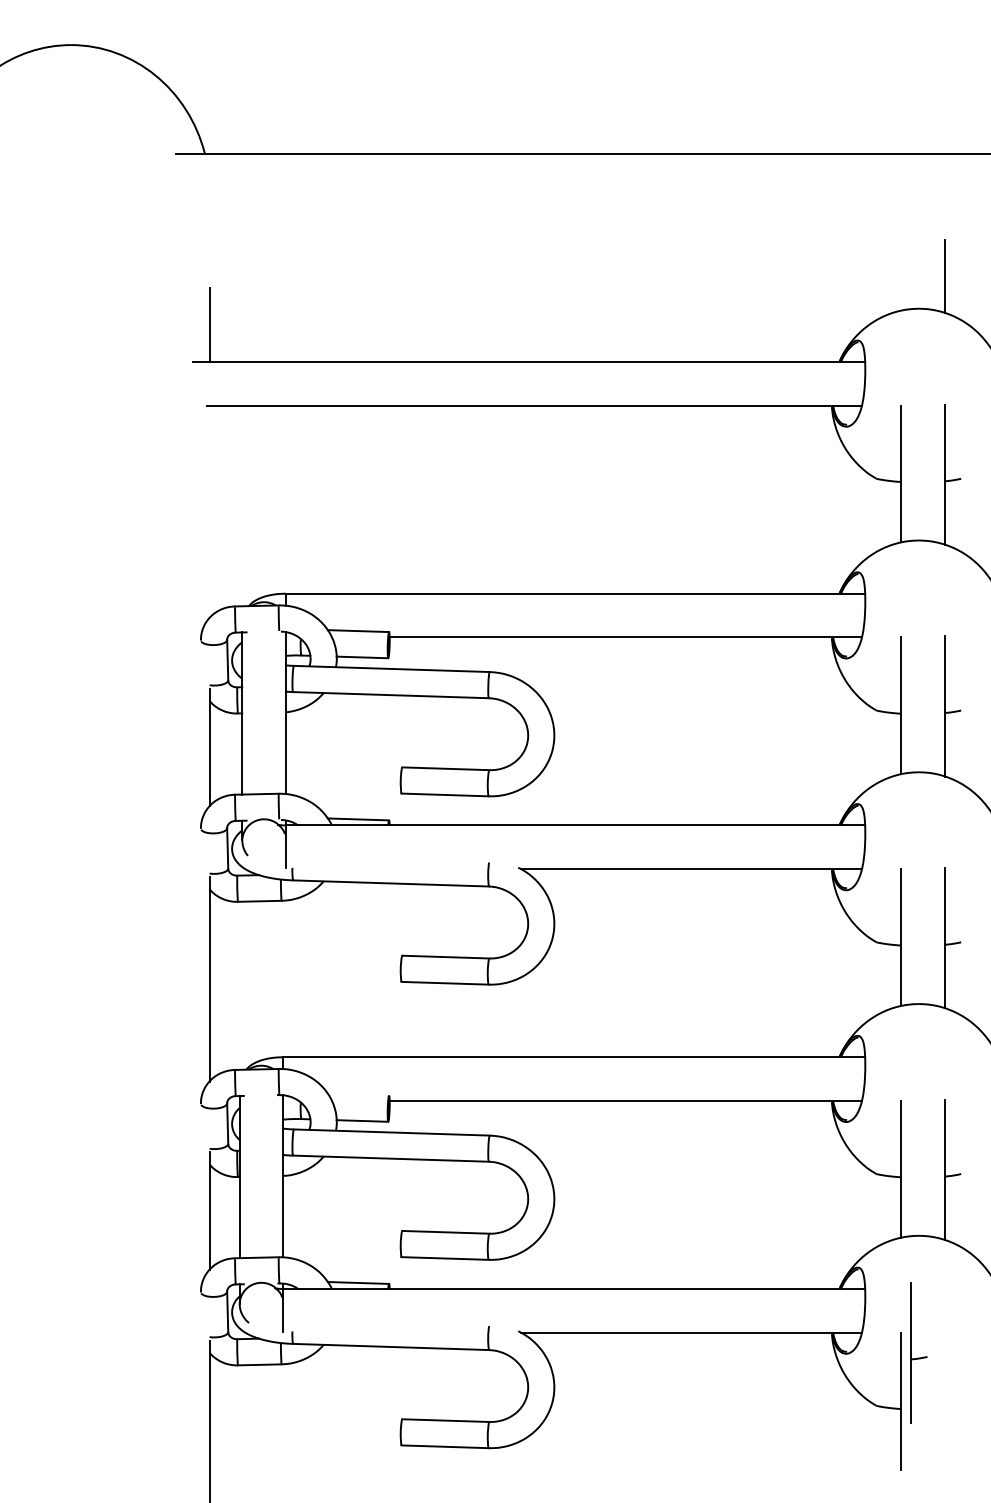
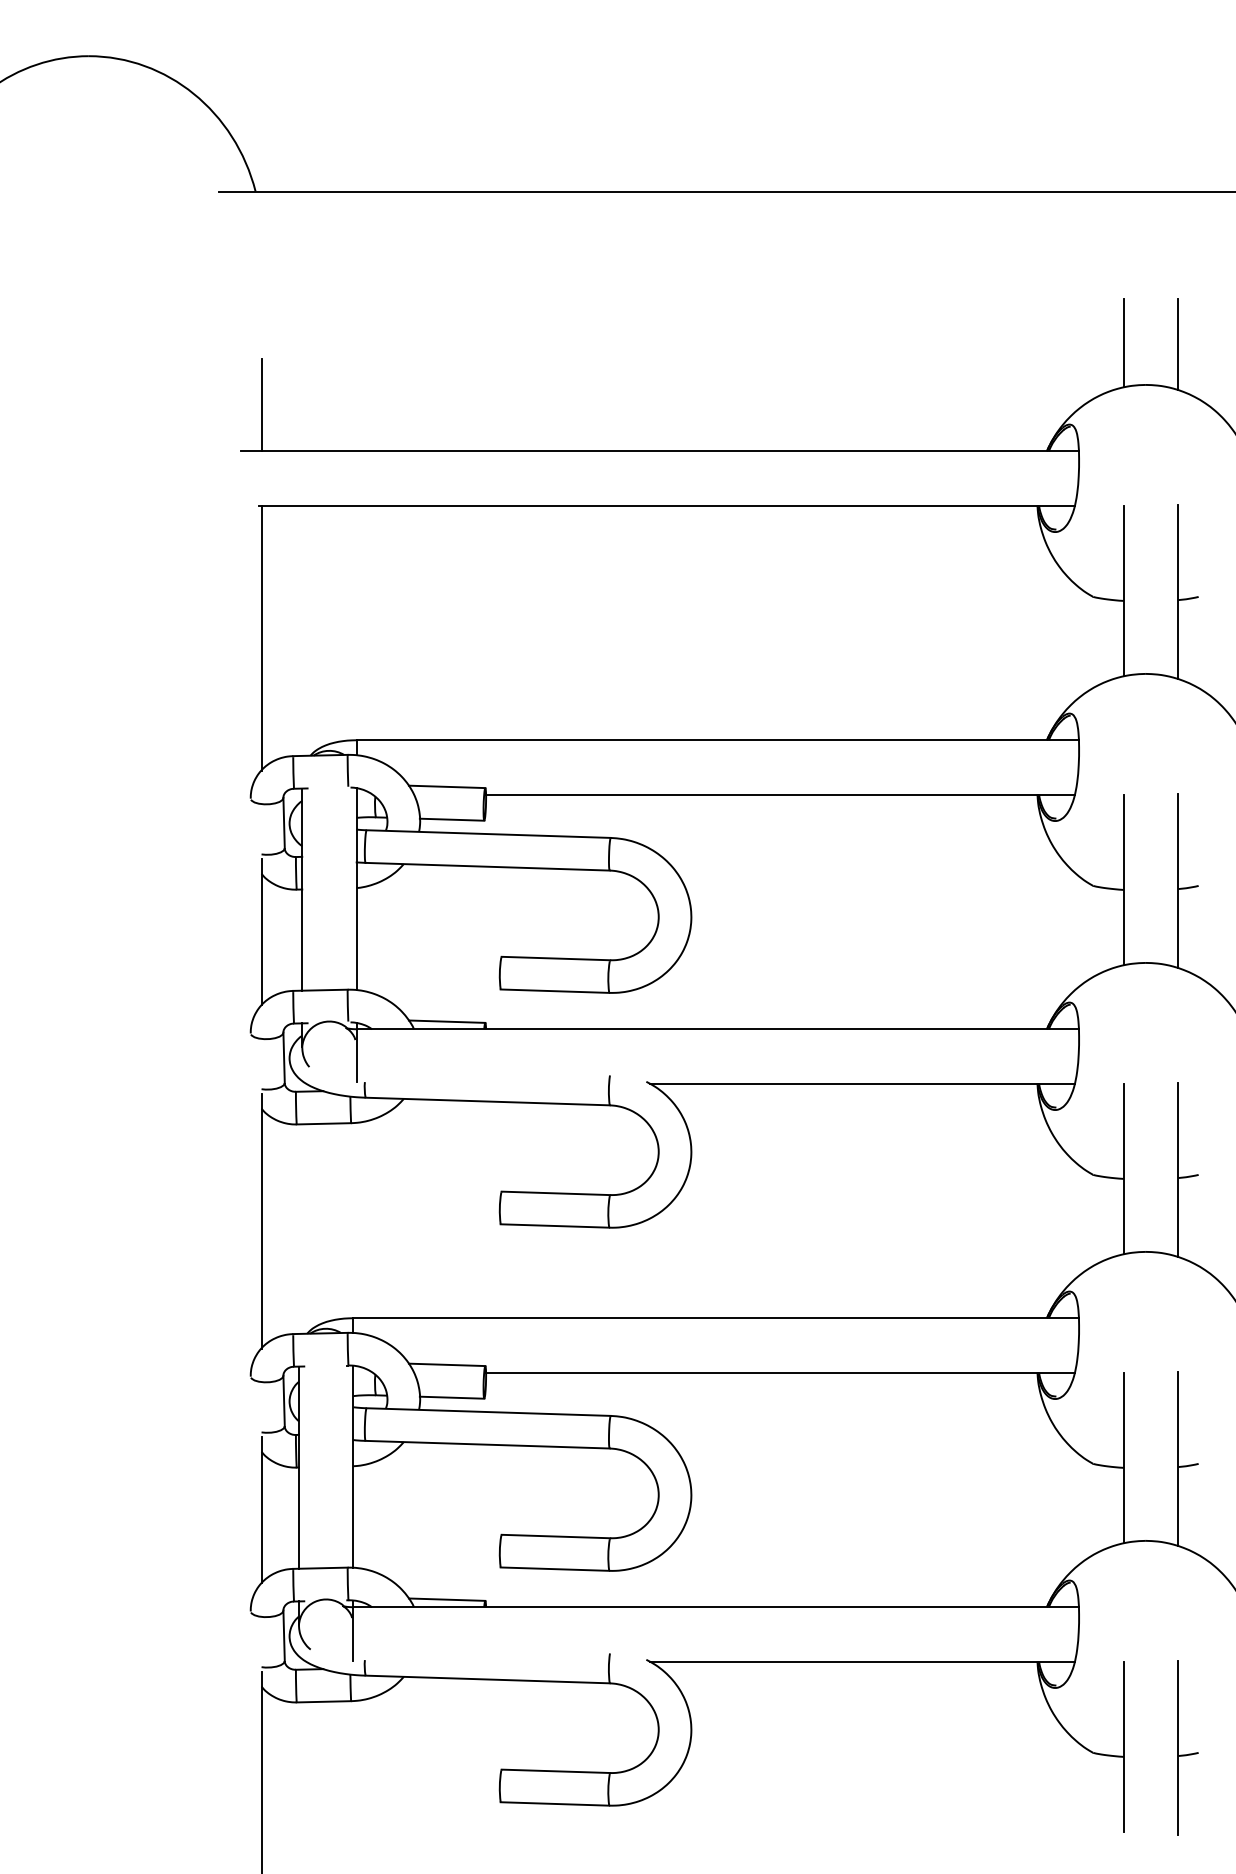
line: (900, 274) -> (1123, 342), added
line: (209, 511) -> (261, 637), added
line: (357, 1094) -> (446, 1364), added
part: (919, 1357) -> (1188, 1753), moved

